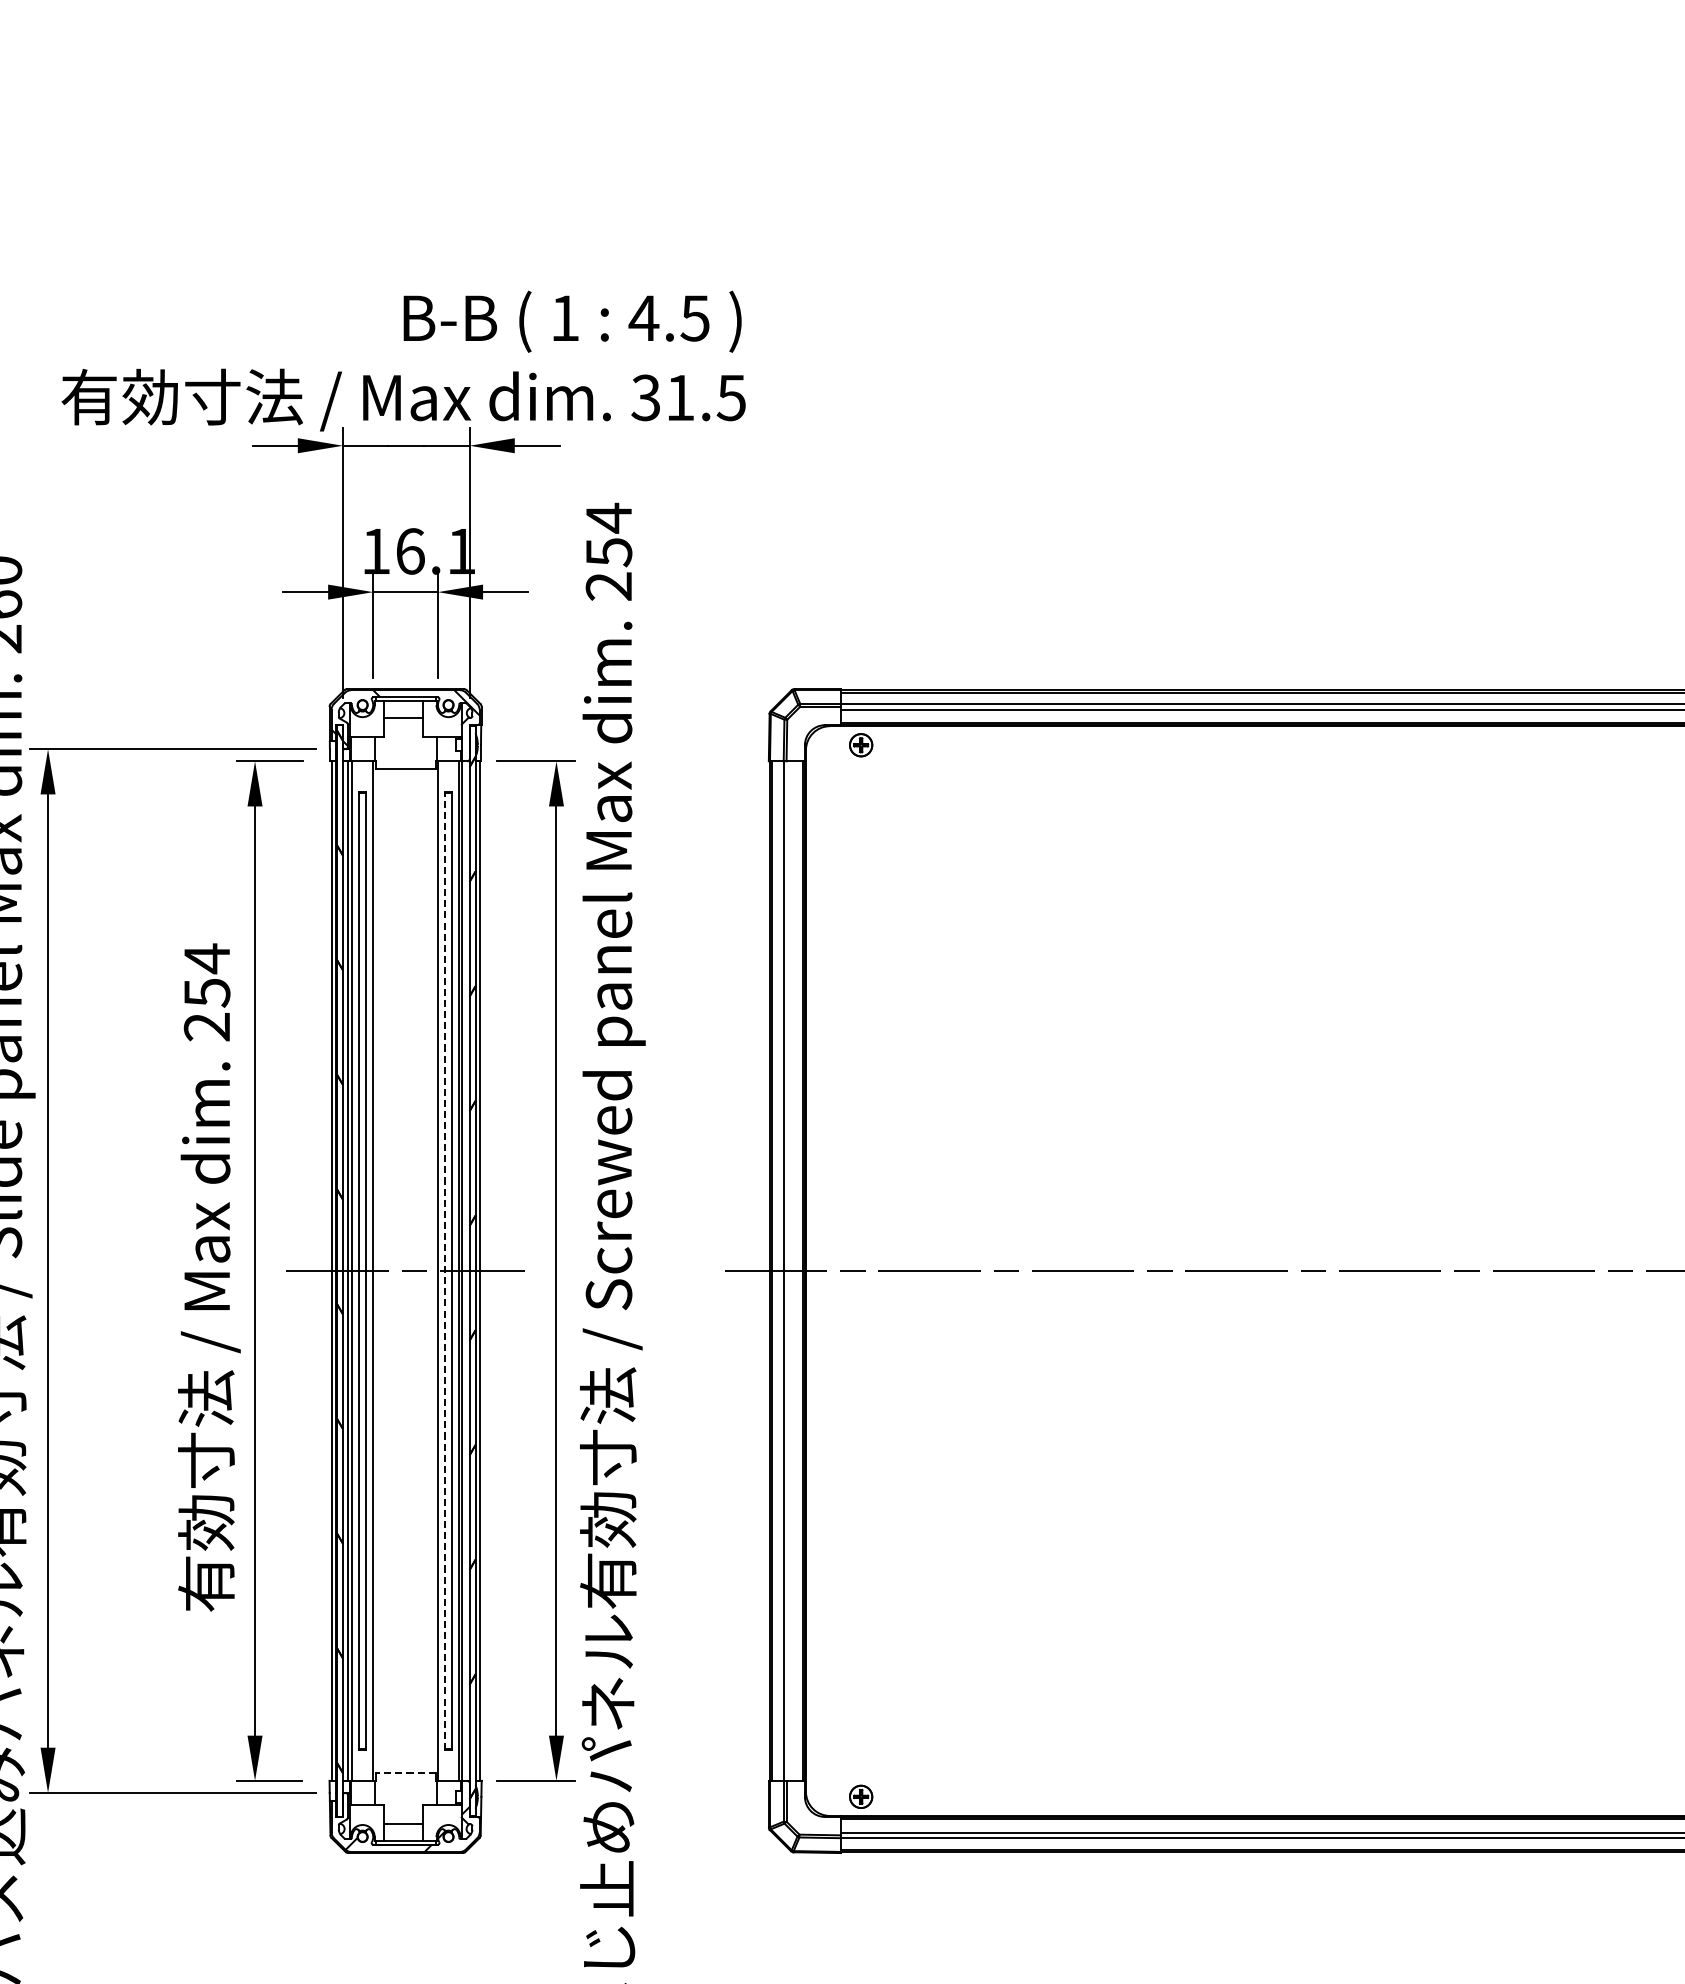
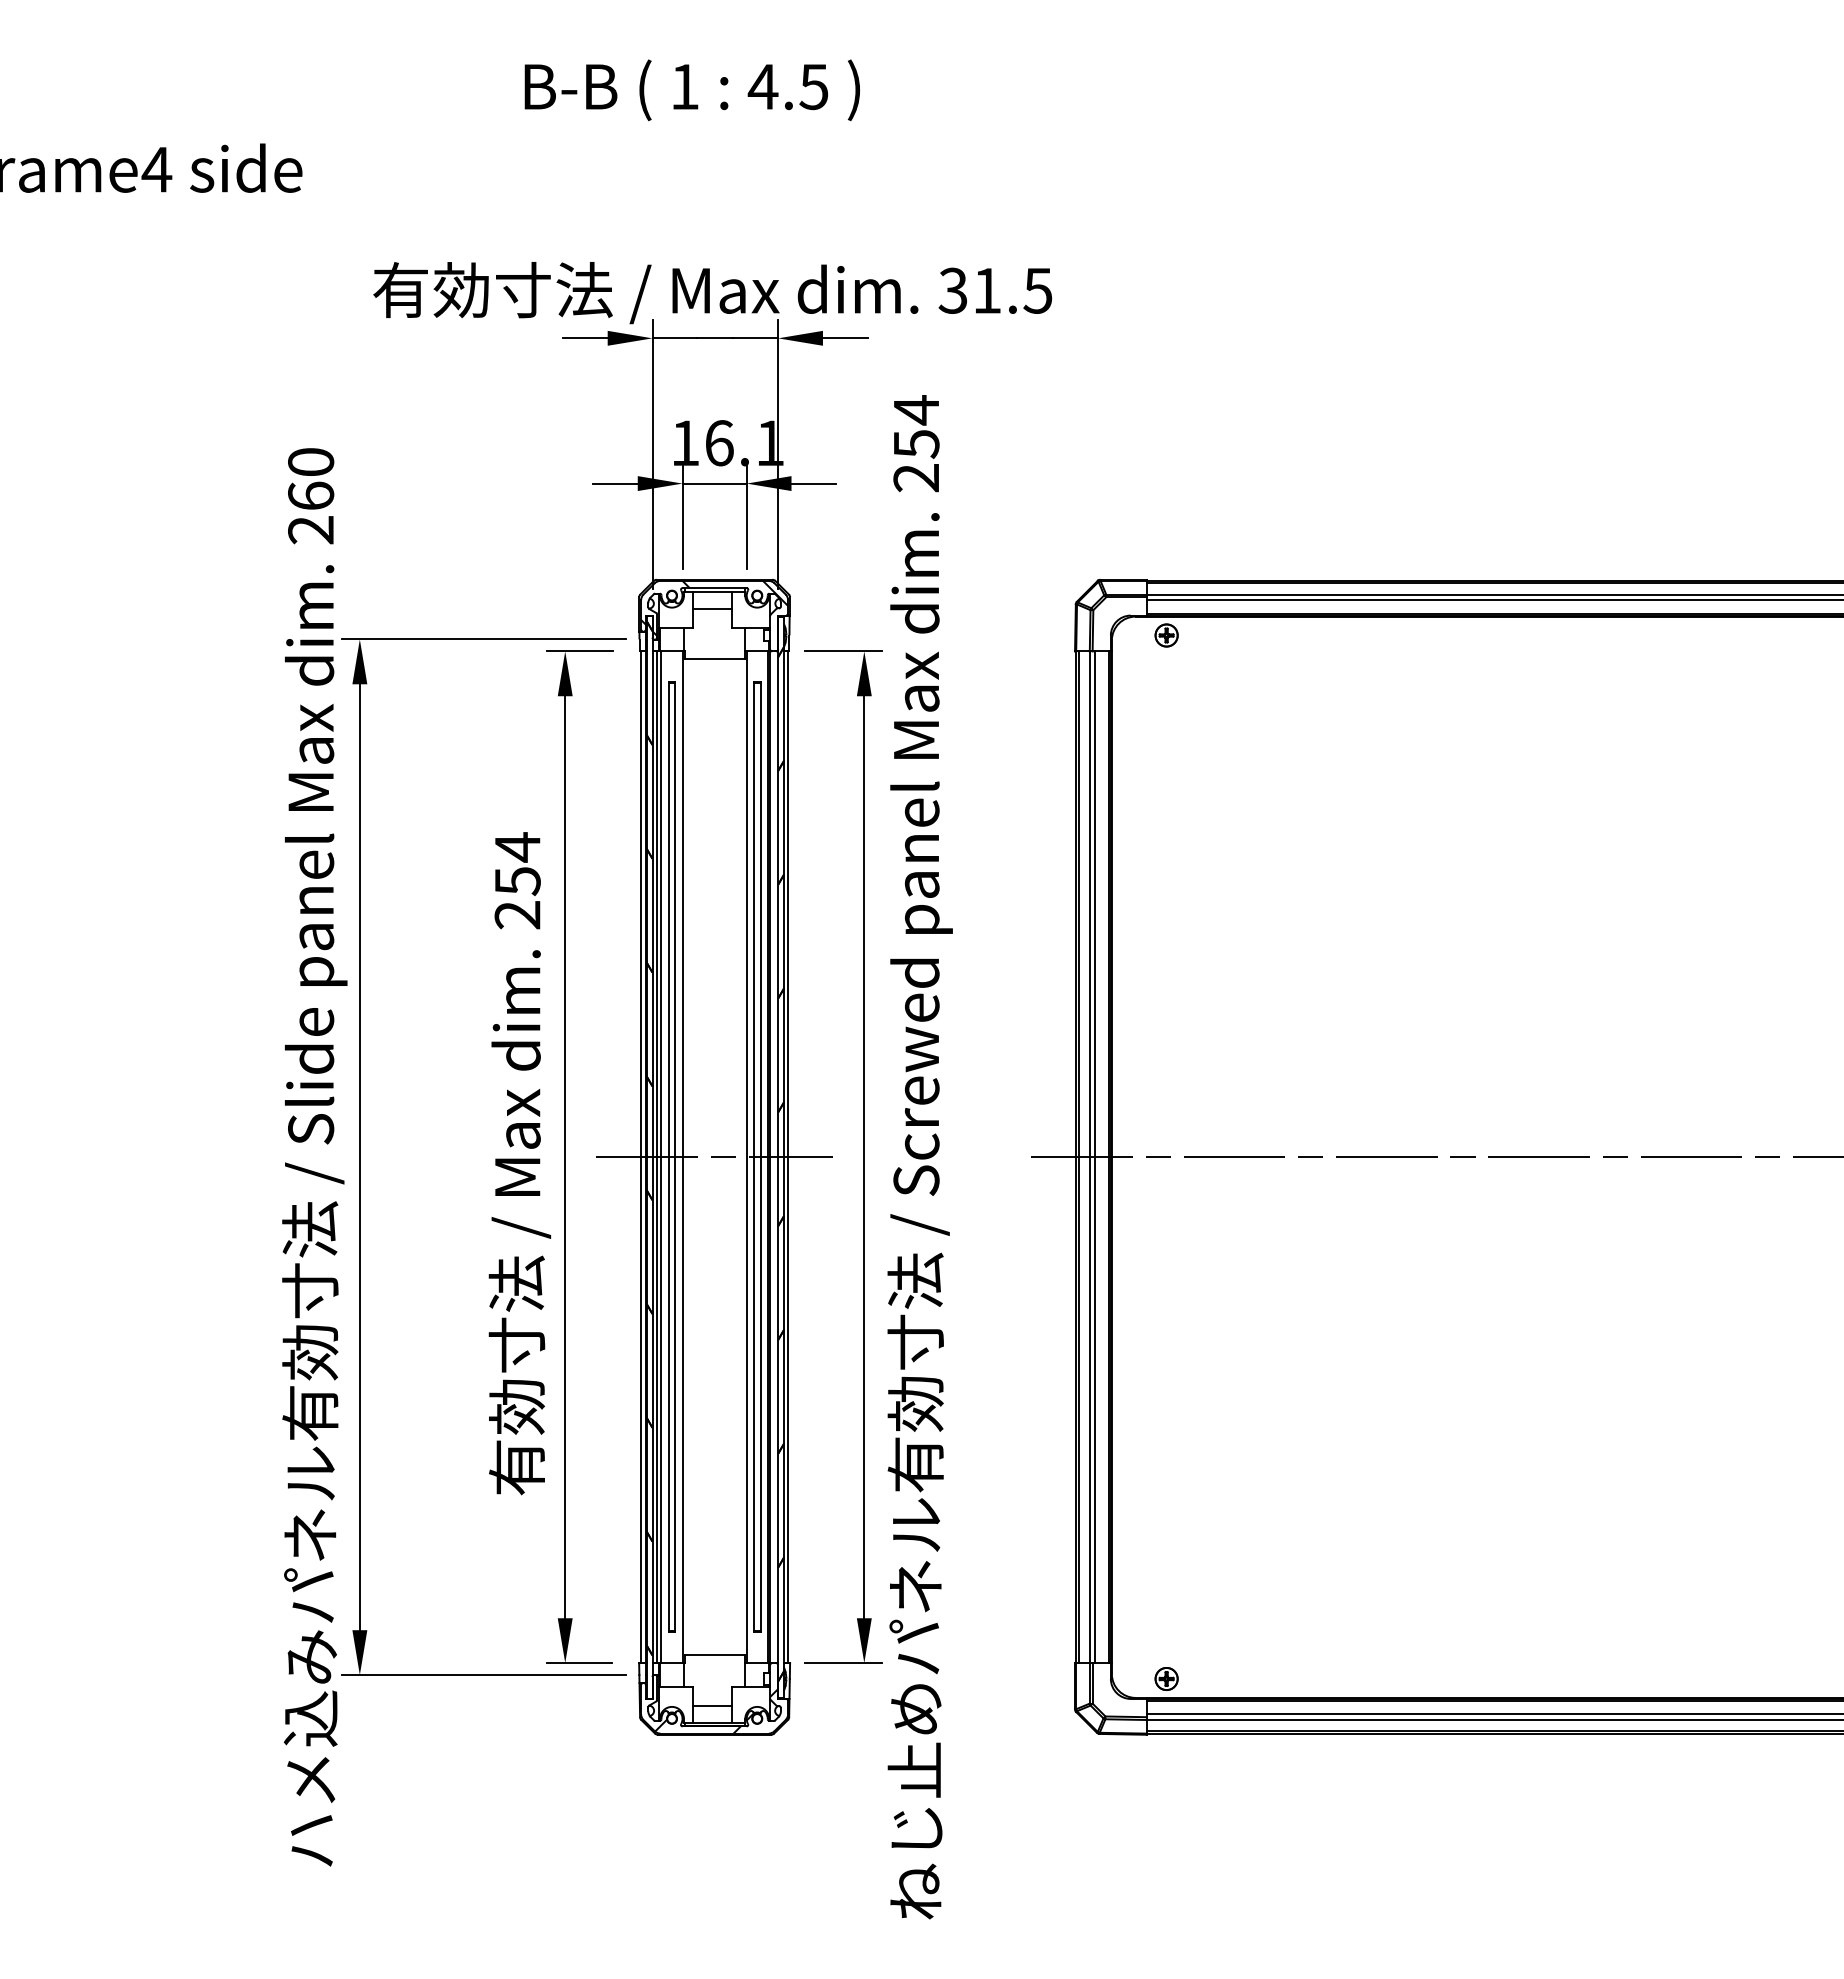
text: (571, 321) -> (691, 90), moved
line: (444, 1270) -> (753, 1156), dashed -> solid
line: (789, 1271) -> (1095, 1157), added
line: (405, 1773) -> (714, 1655), dashed -> solid

